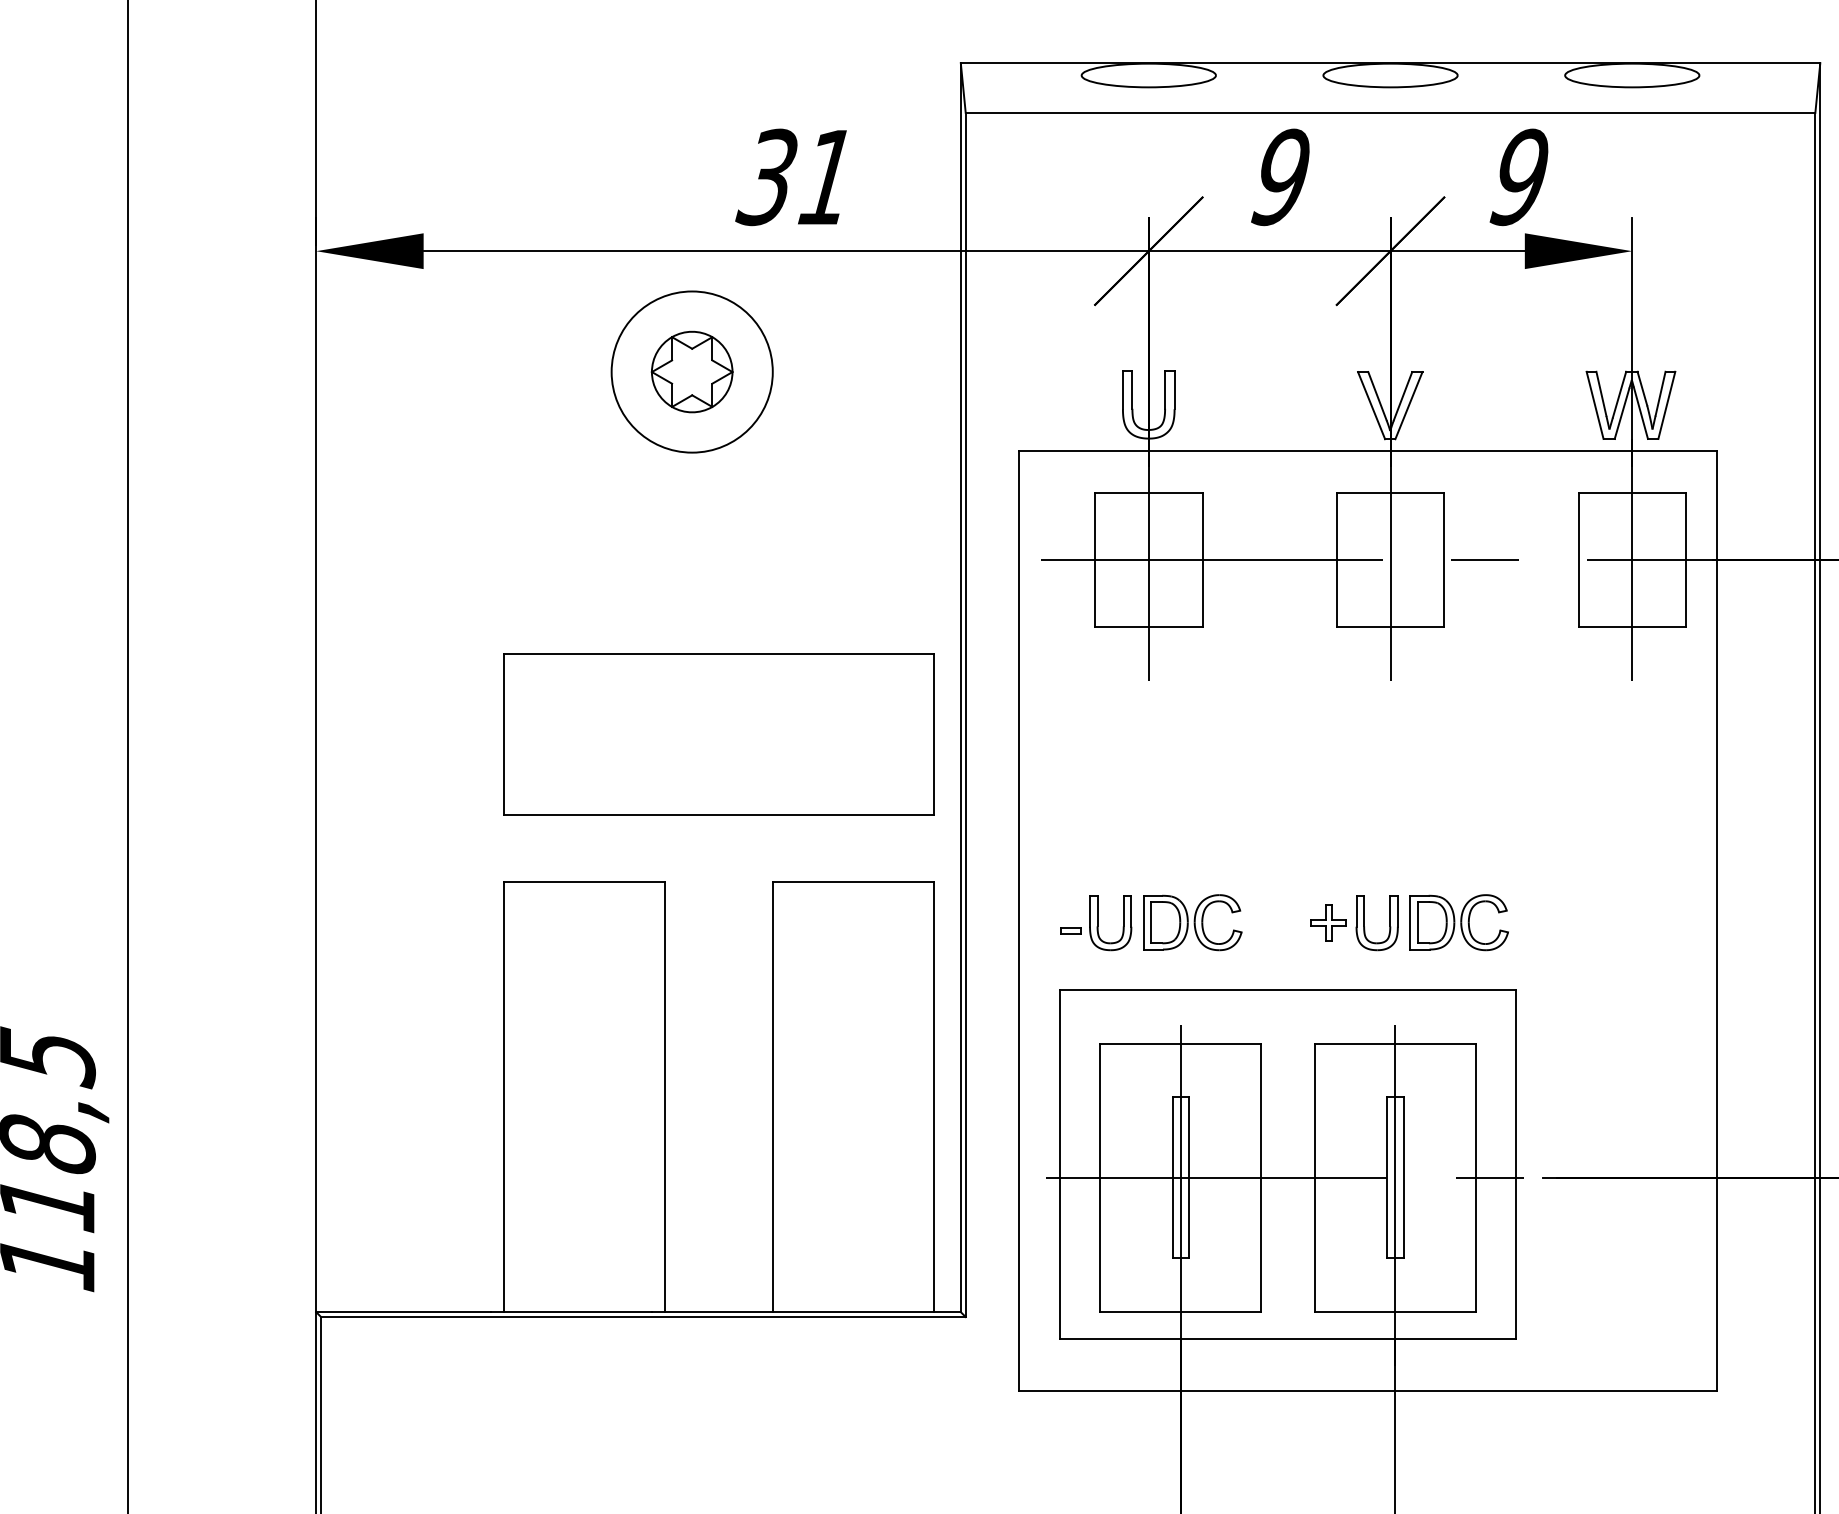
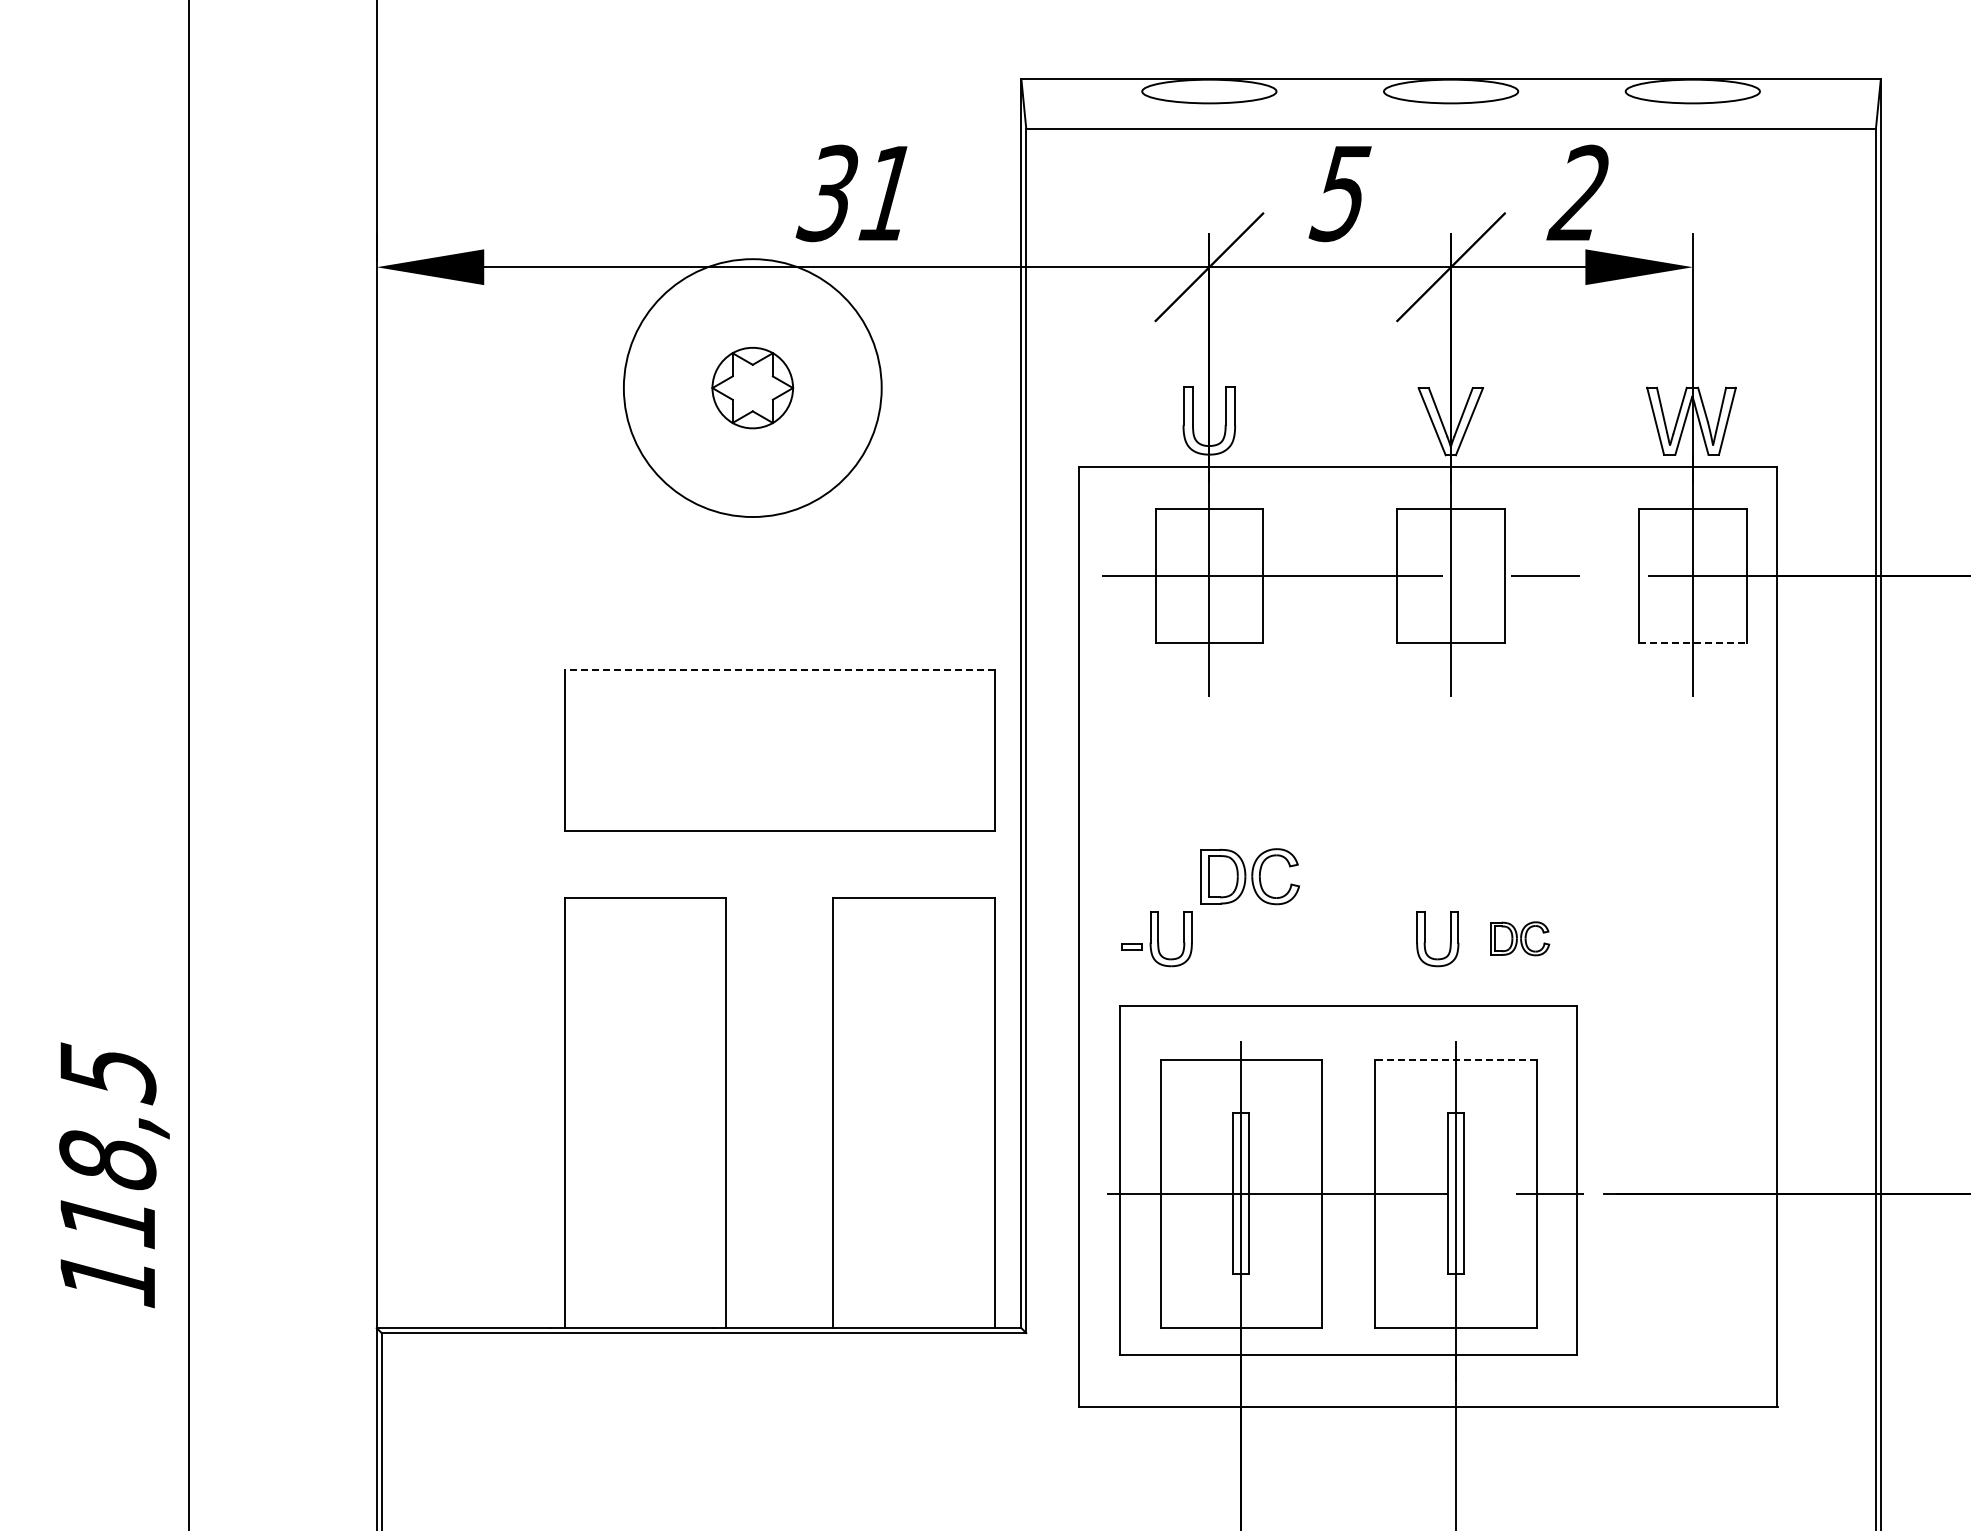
text: (1278, 176) -> (1339, 192), 9 -> 5
text: (1516, 177) -> (1577, 193), 9 -> 2
circle: (691, 371) -> (752, 387), size x1.6
line: (1631, 627) -> (1692, 643), solid -> dashed
line: (718, 654) -> (779, 670), solid -> dashed
part: (1191, 922) -> (1249, 876), moved
part: (1328, 922) -> (1389, 938), removed
part: (1458, 922) -> (1519, 938), size x0.6
line: (1395, 1043) -> (1456, 1059), solid -> dashed

